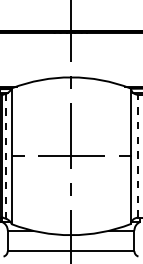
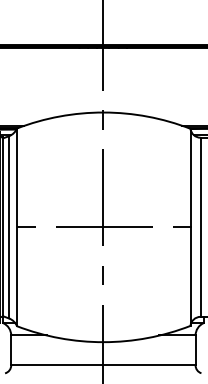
line: (6, 156) -> (9, 227), dashed -> solid
line: (137, 156) -> (200, 227), dashed -> solid

